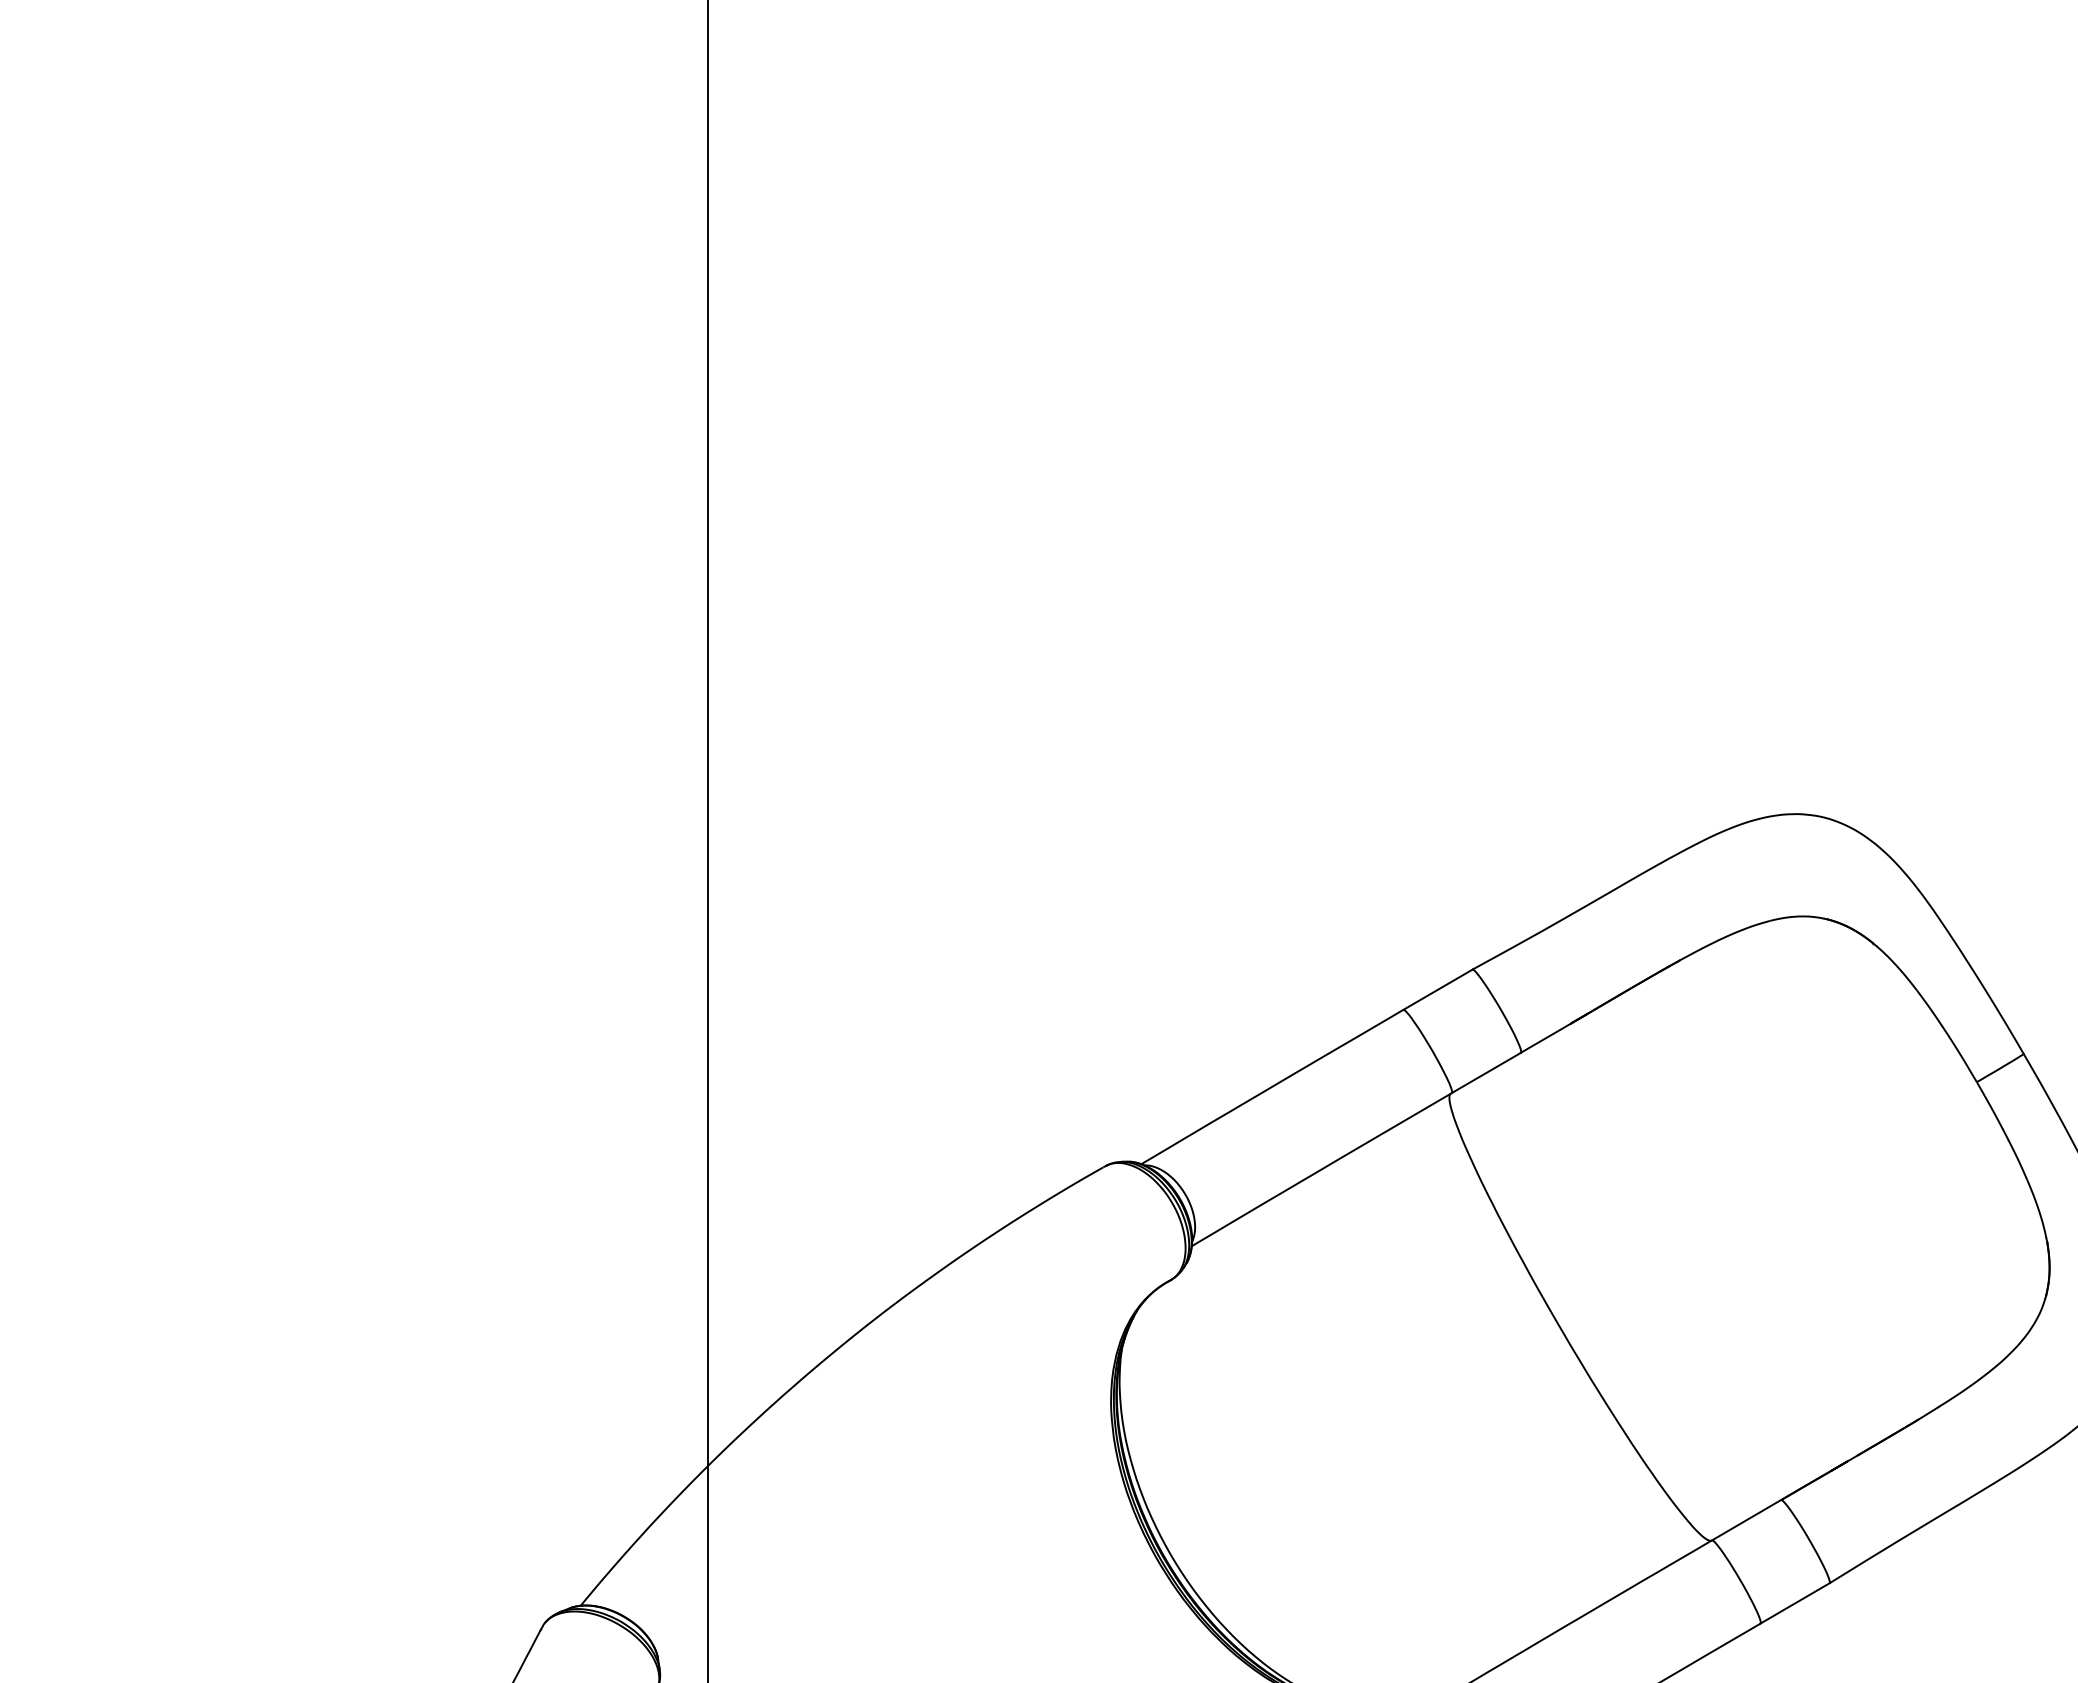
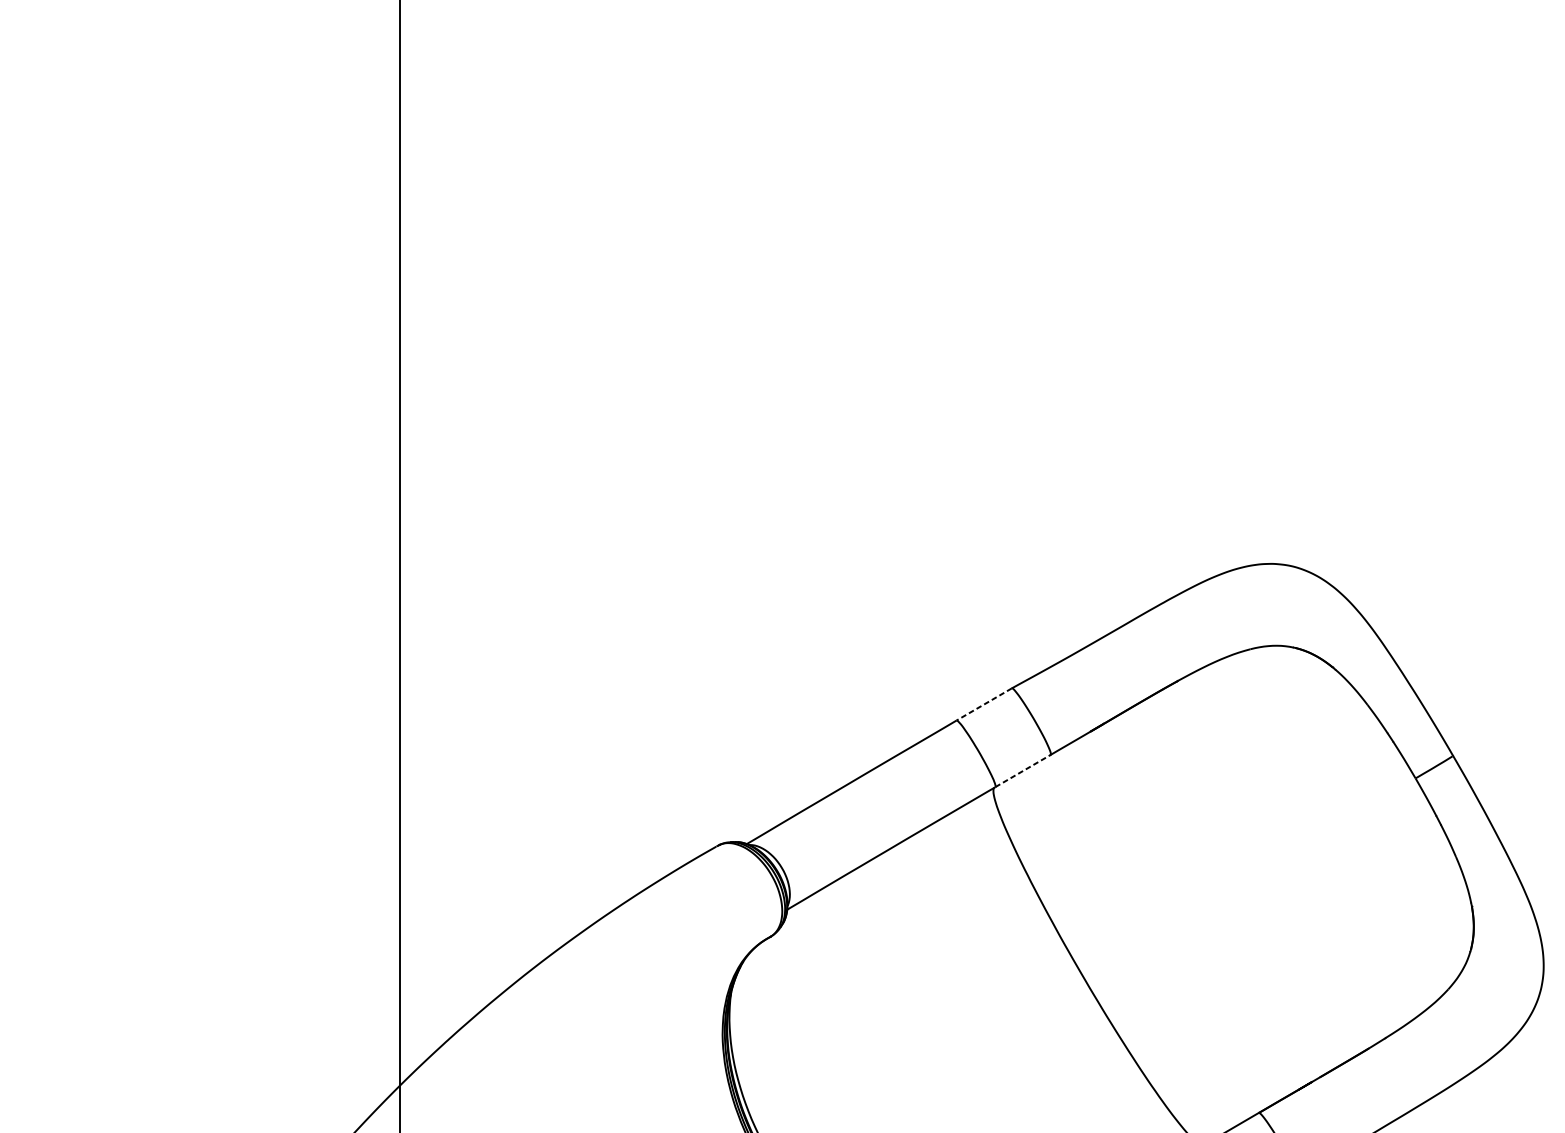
line: (1437, 989) -> (983, 704), solid -> dashed
line: (1486, 1072) -> (1023, 770), solid -> dashed

